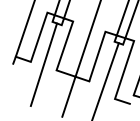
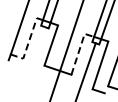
line: (37, 41) -> (28, 41), solid -> dashed
line: (99, 50) -> (79, 49), solid -> dashed
line: (43, 65) -> (33, 61), removed

